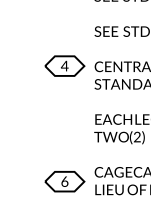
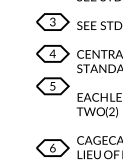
part: (64, 26) -> (52, 21), added
part: (64, 106) -> (52, 86), added

